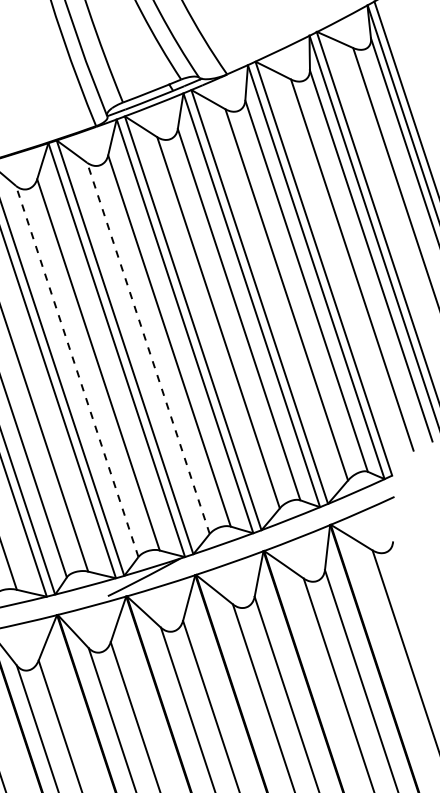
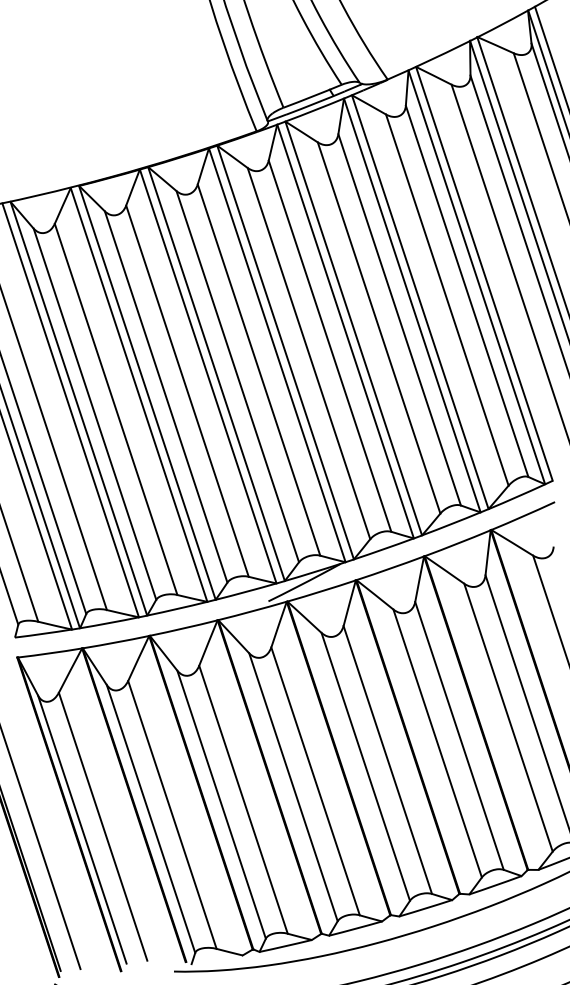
line: (147, 348) -> (308, 353), dashed -> solid
line: (76, 371) -> (237, 376), dashed -> solid

